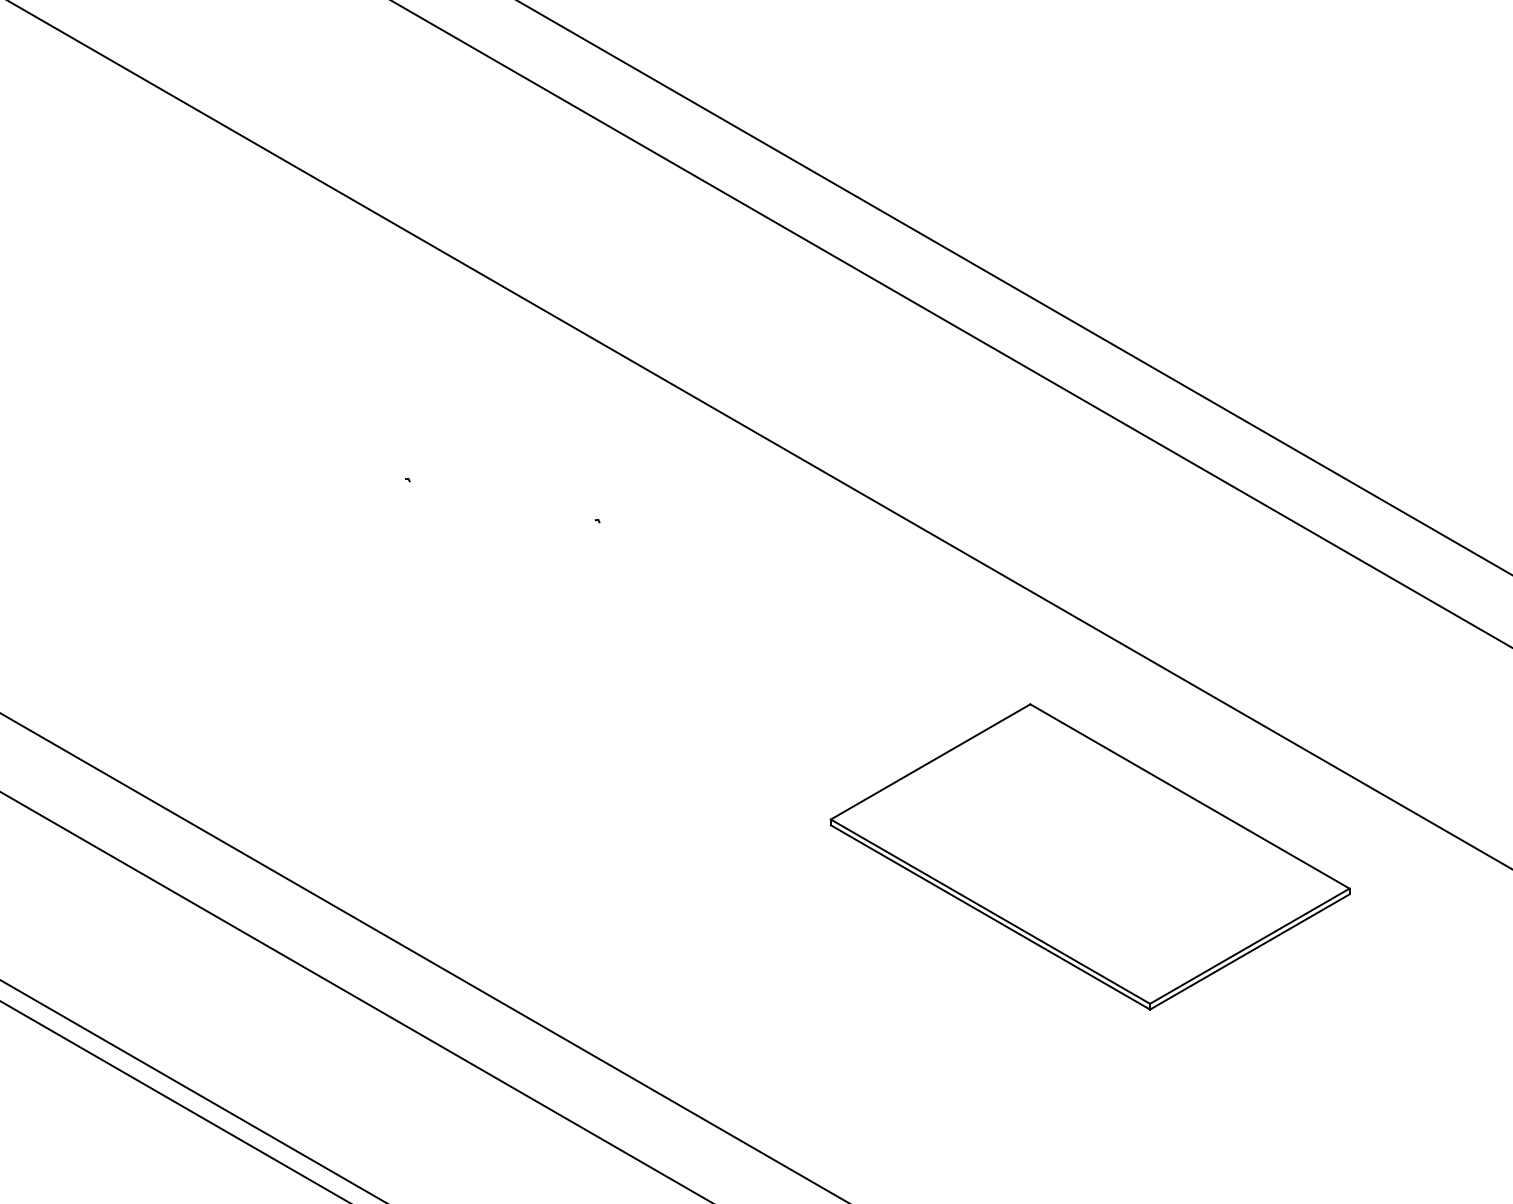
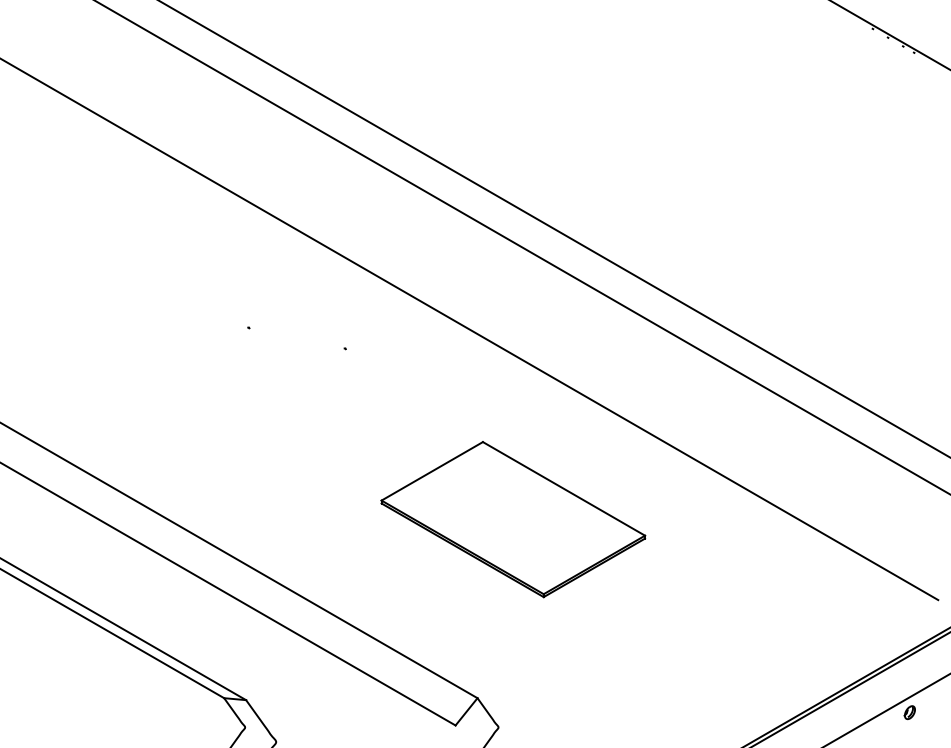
part: (1090, 856) -> (513, 519), moved

